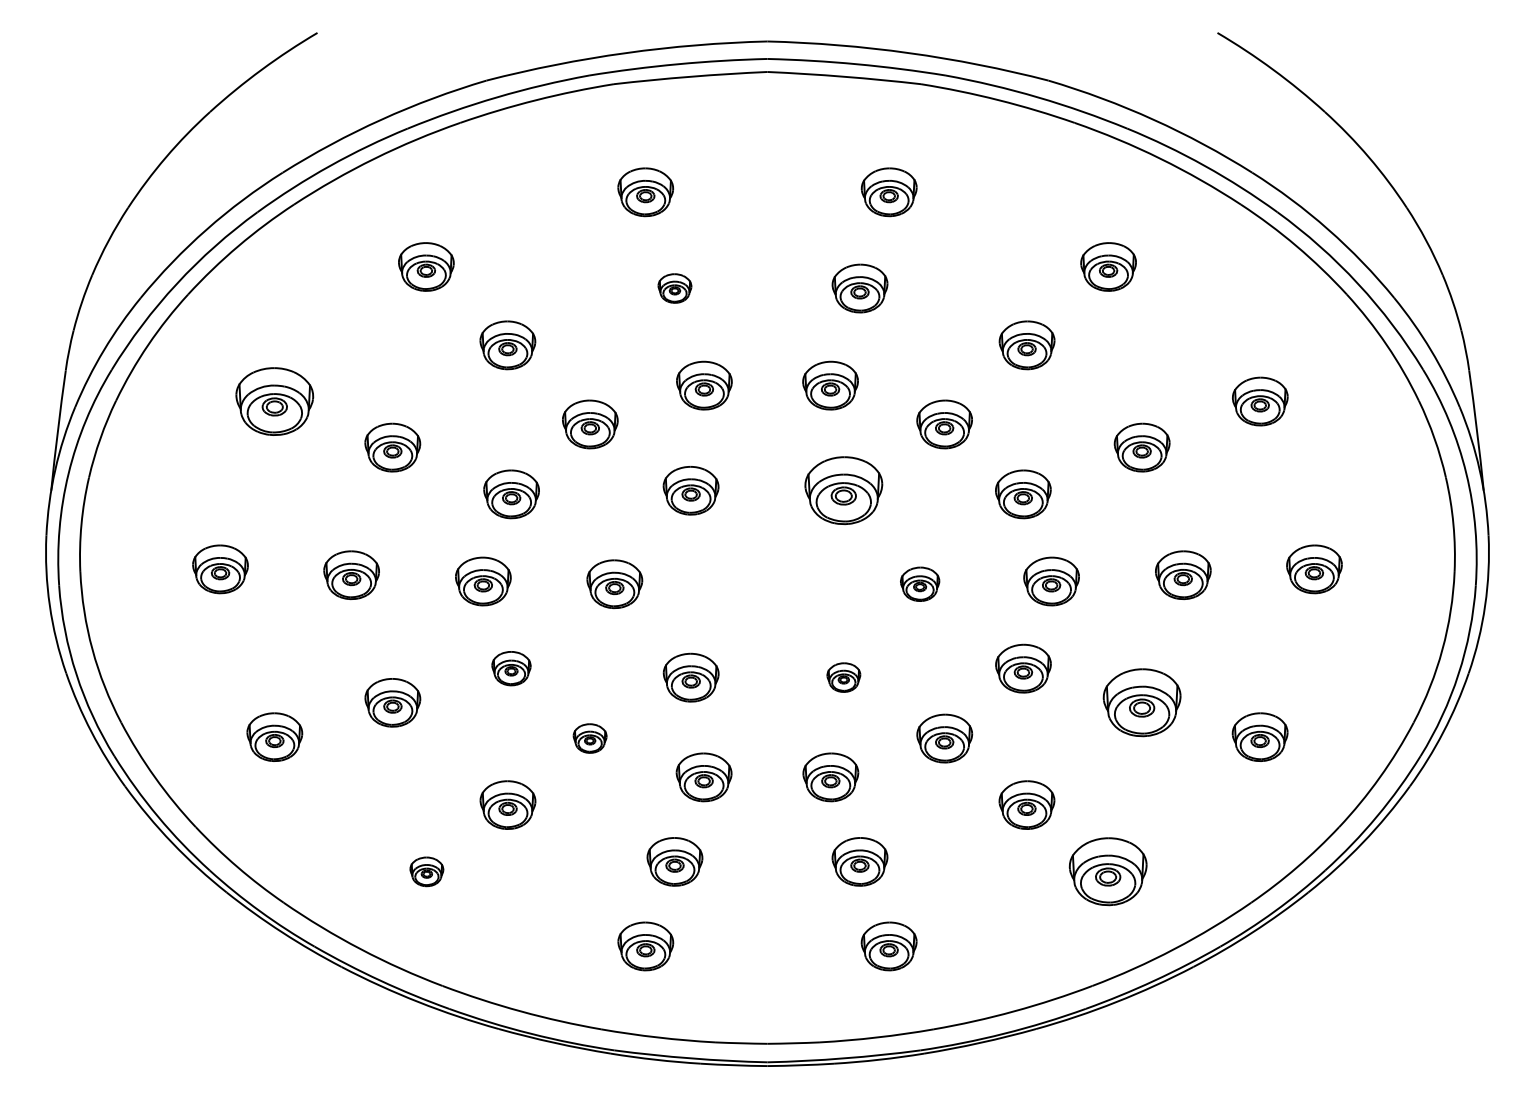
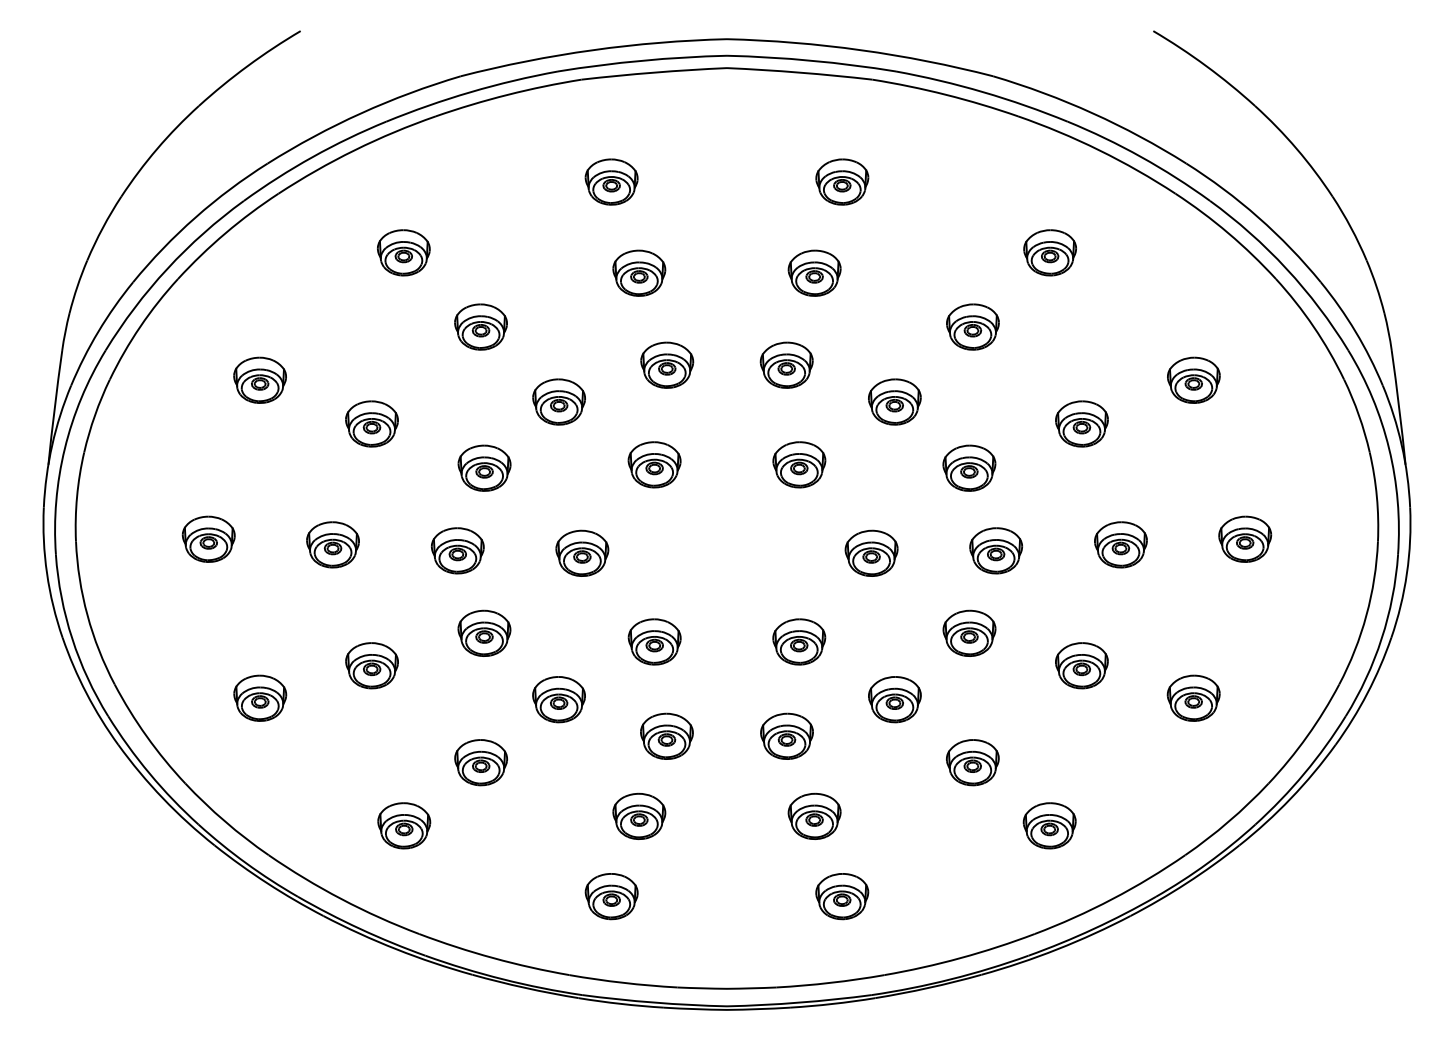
part: (674, 288) -> (638, 273), size x1.67
part: (274, 401) -> (259, 380), size x0.71
part: (843, 490) -> (799, 464), size x0.71
part: (919, 584) -> (871, 553), size x1.43
part: (511, 668) -> (484, 633), size x1.43
part: (843, 677) -> (799, 641), size x1.67
part: (1141, 702) -> (1081, 665), size x0.71
part: (589, 738) -> (558, 699), size x1.67
part: (426, 871) -> (403, 825), size x1.67
part: (1107, 871) -> (1049, 825), size x0.71

